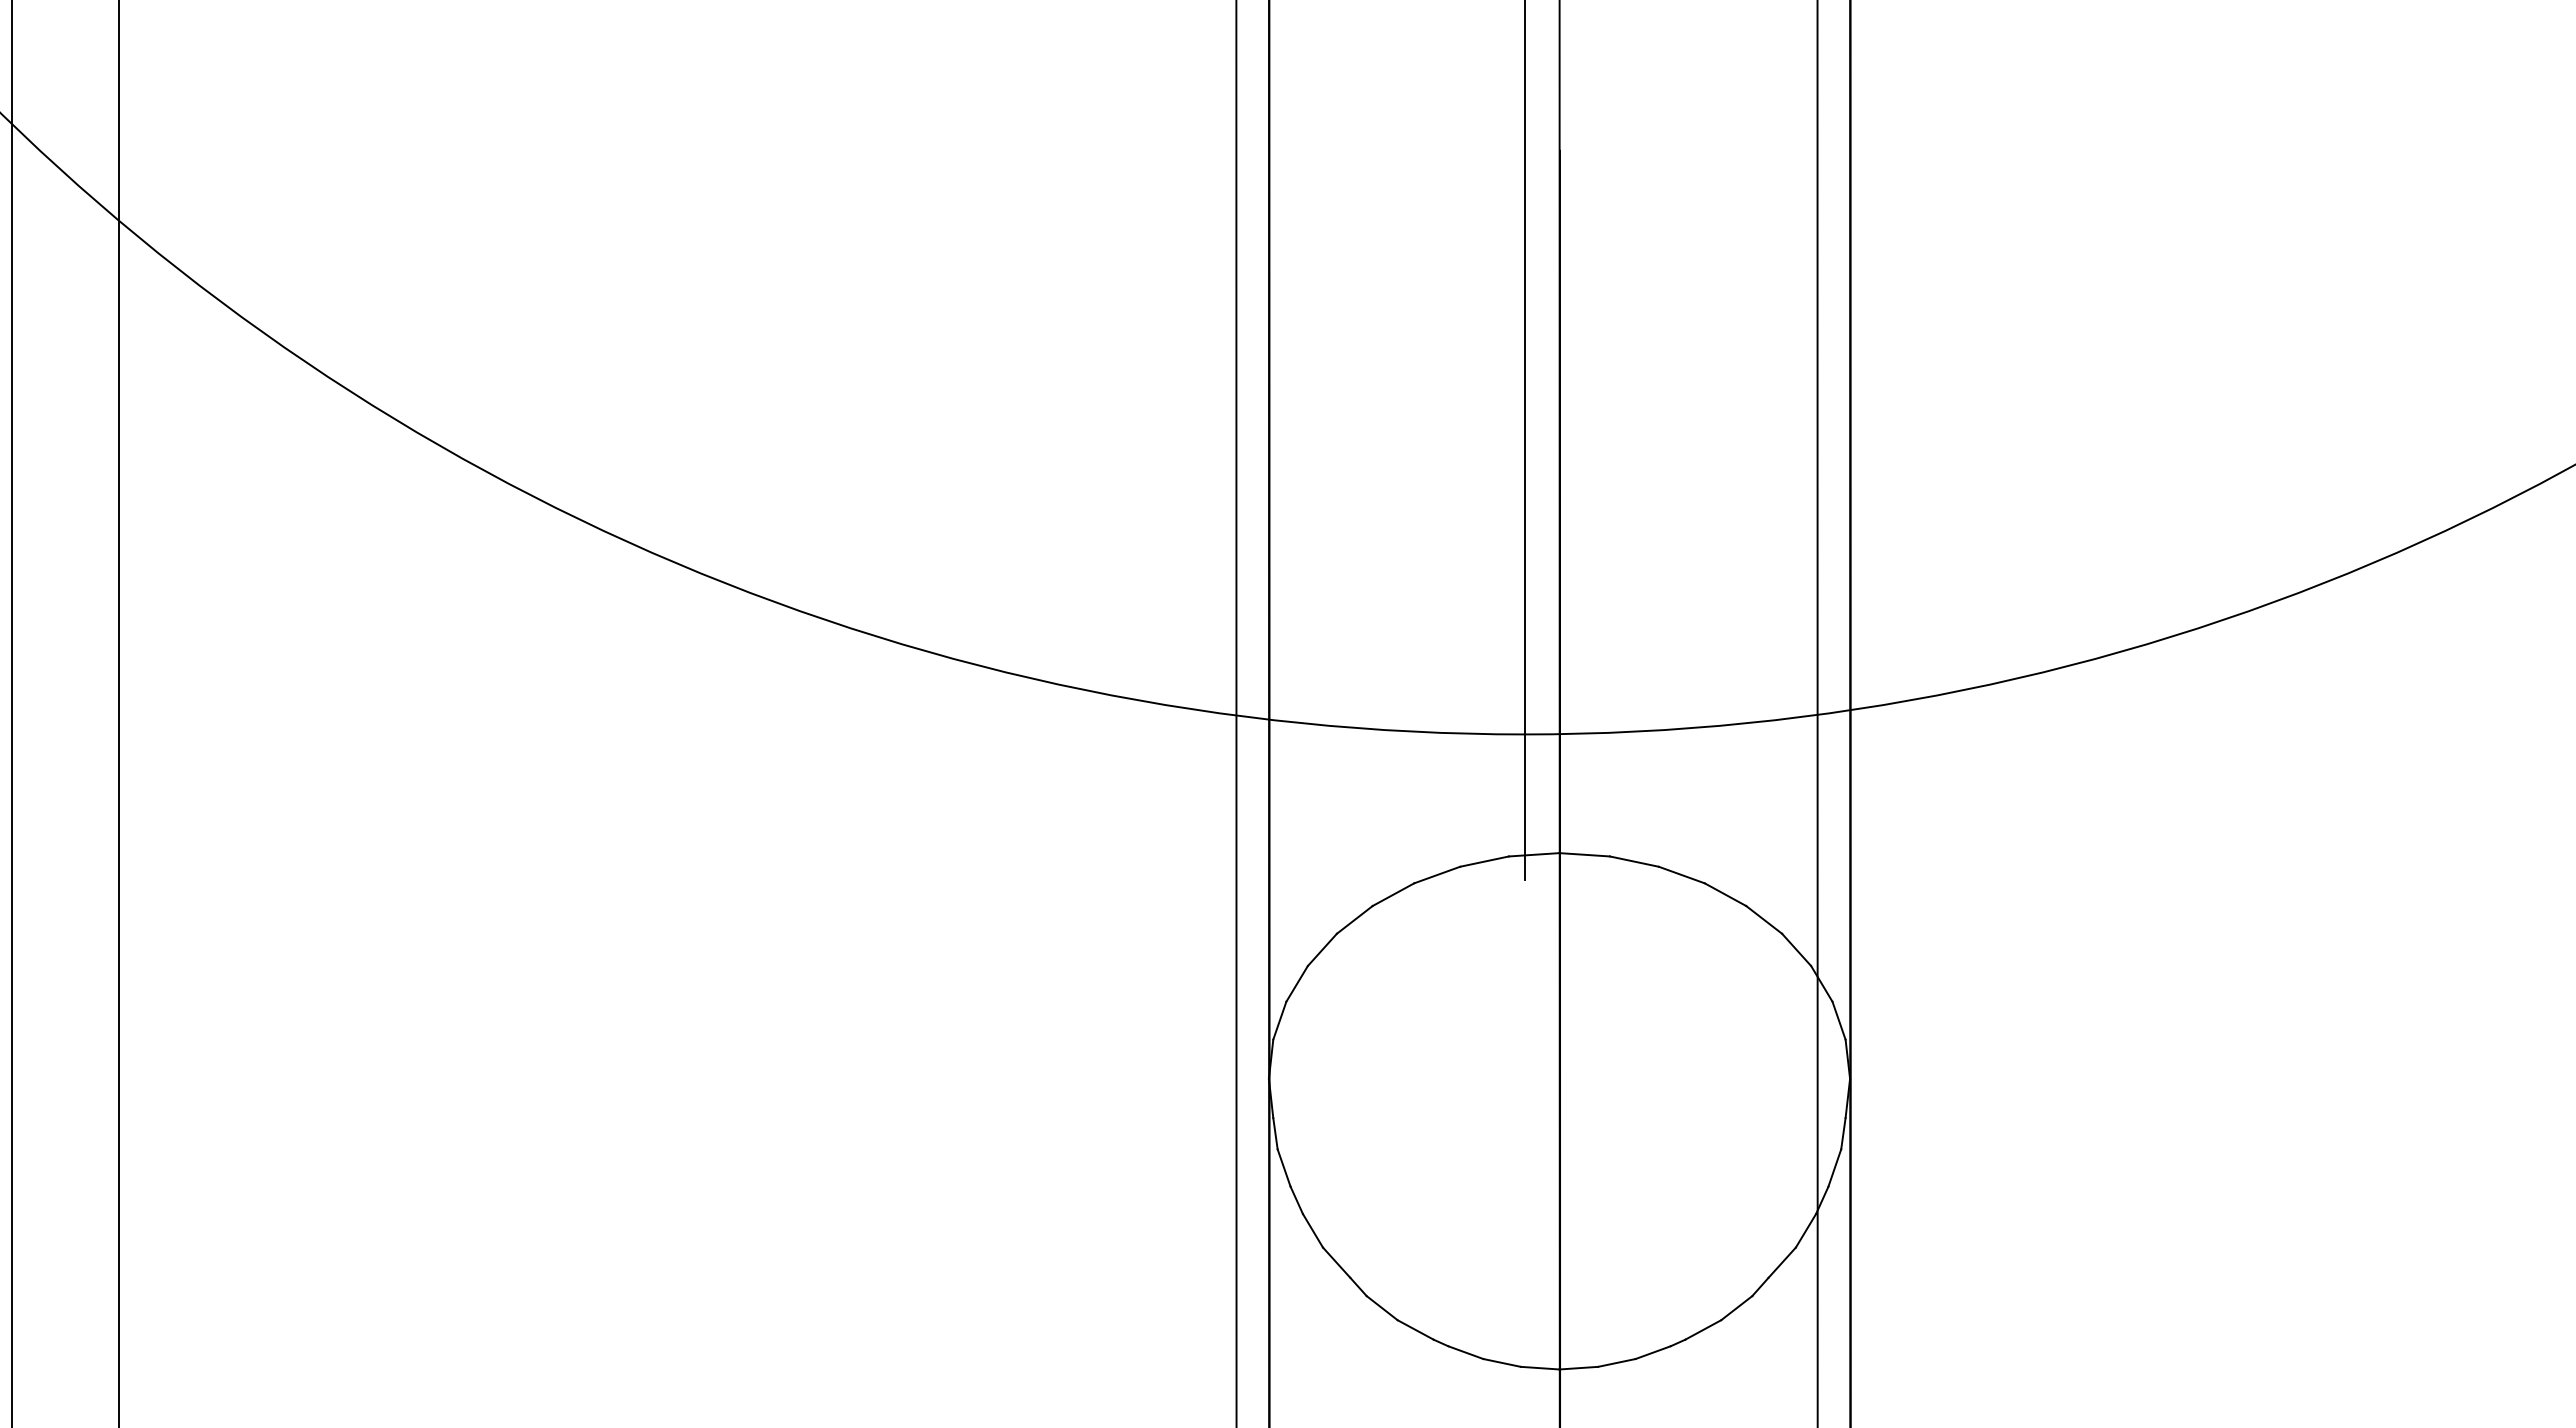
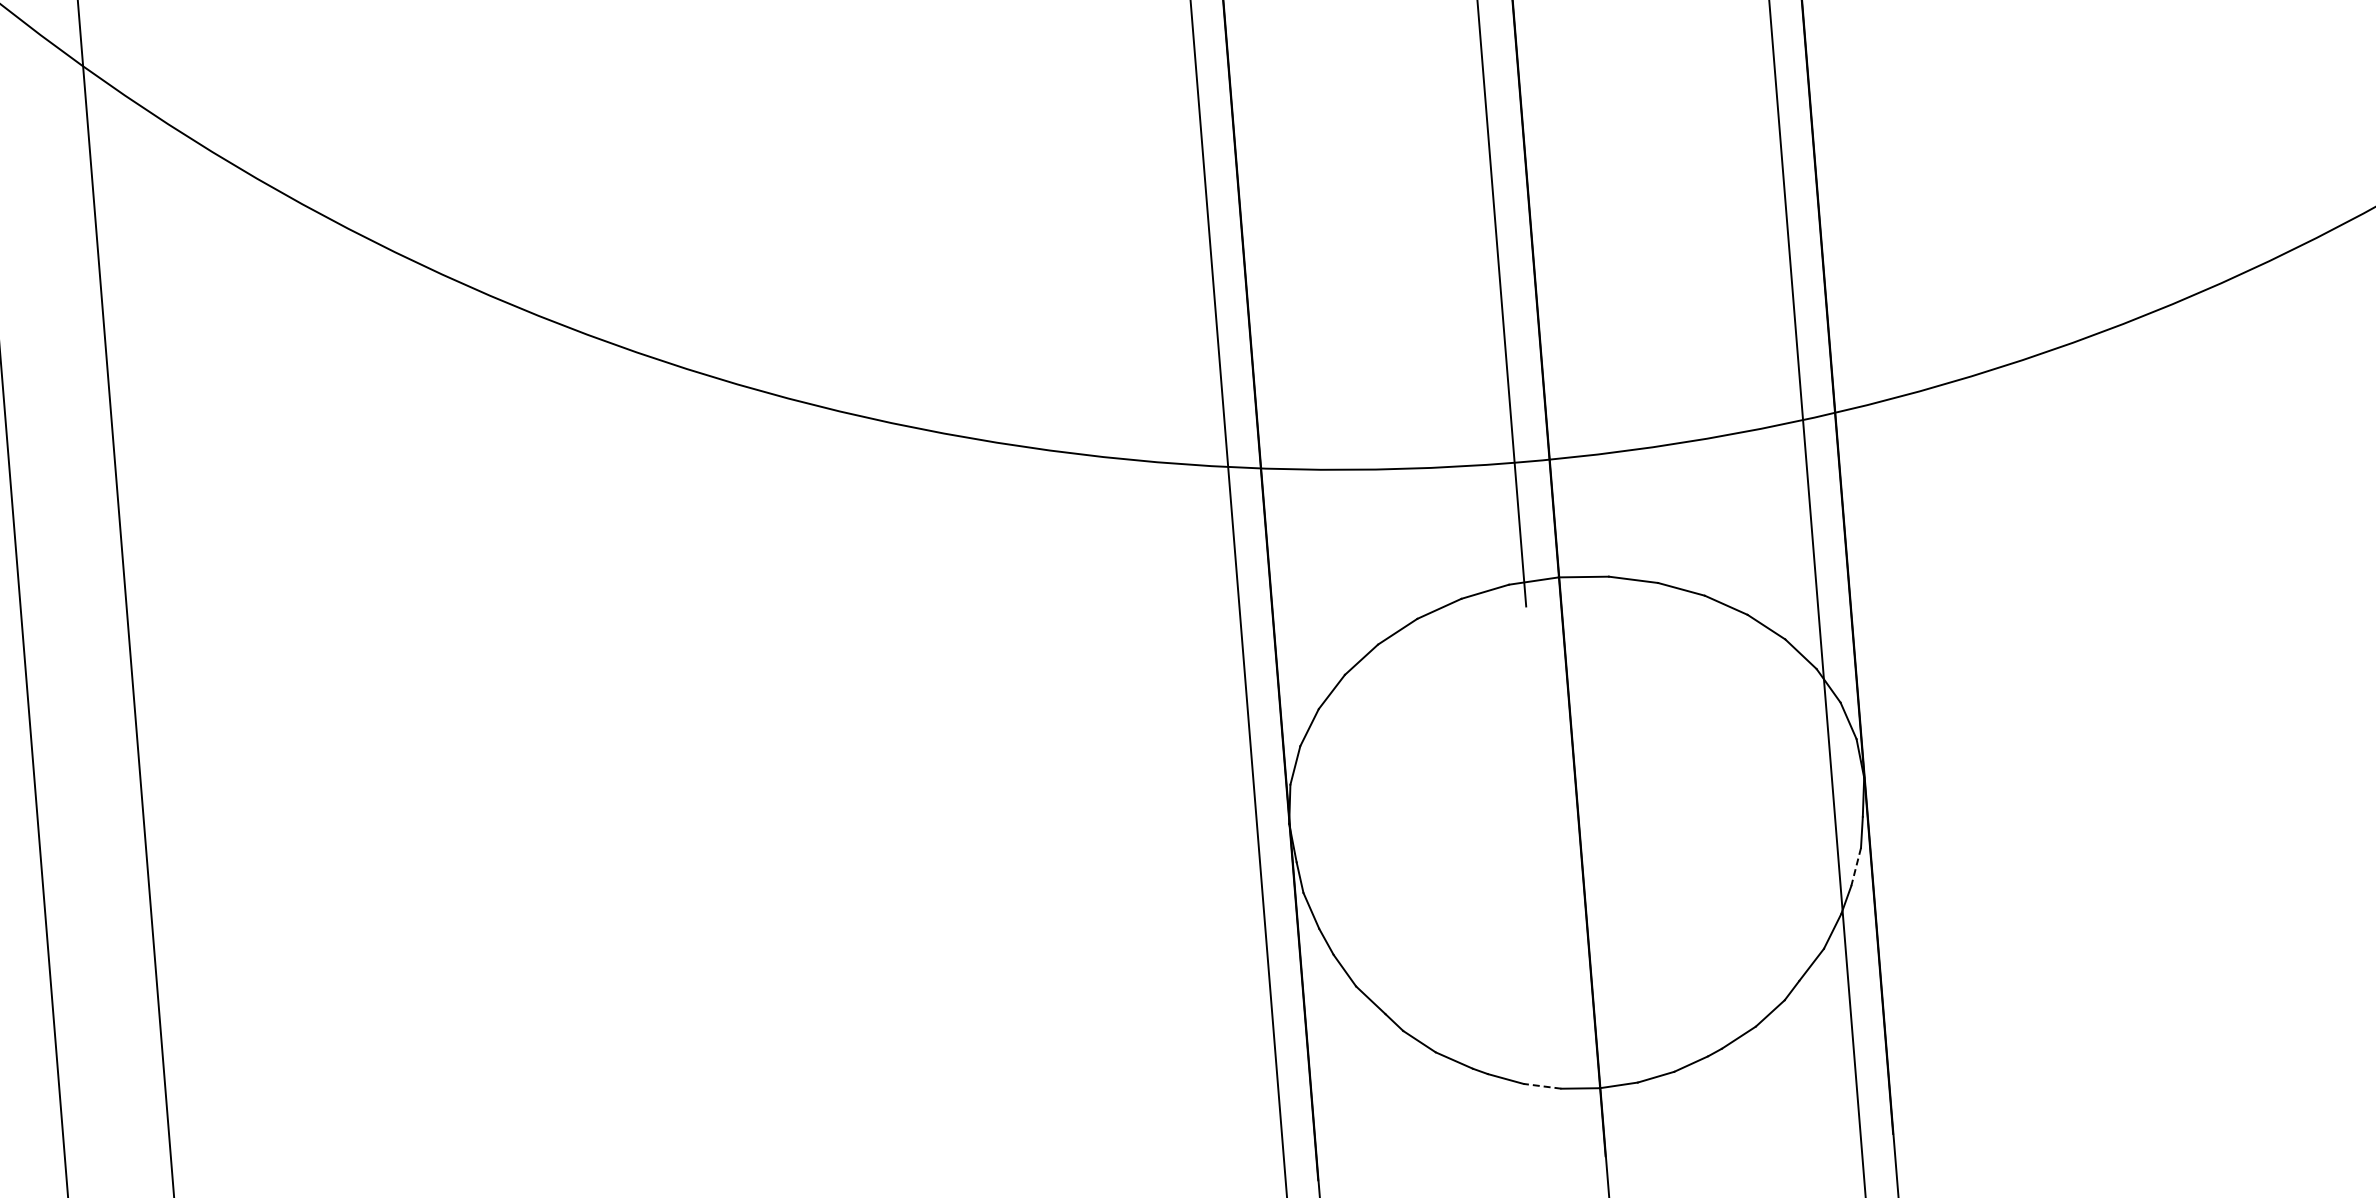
line: (1834, 1168) -> (1855, 867), solid -> dashed
line: (1501, 1362) -> (1541, 1085), solid -> dashed

